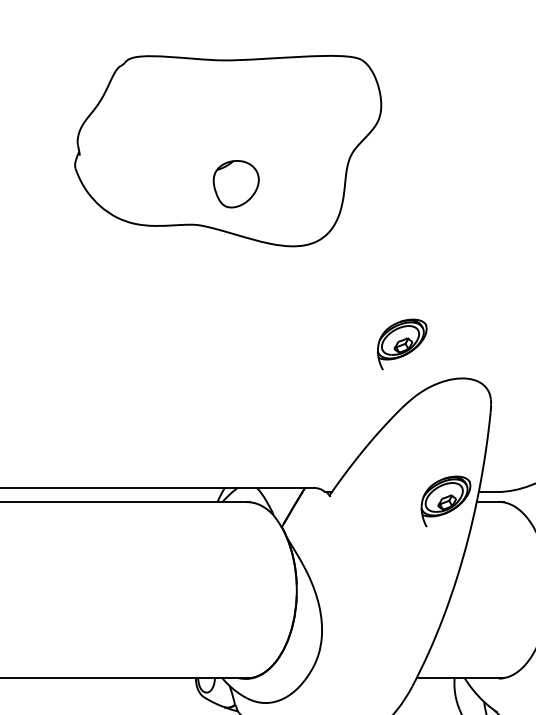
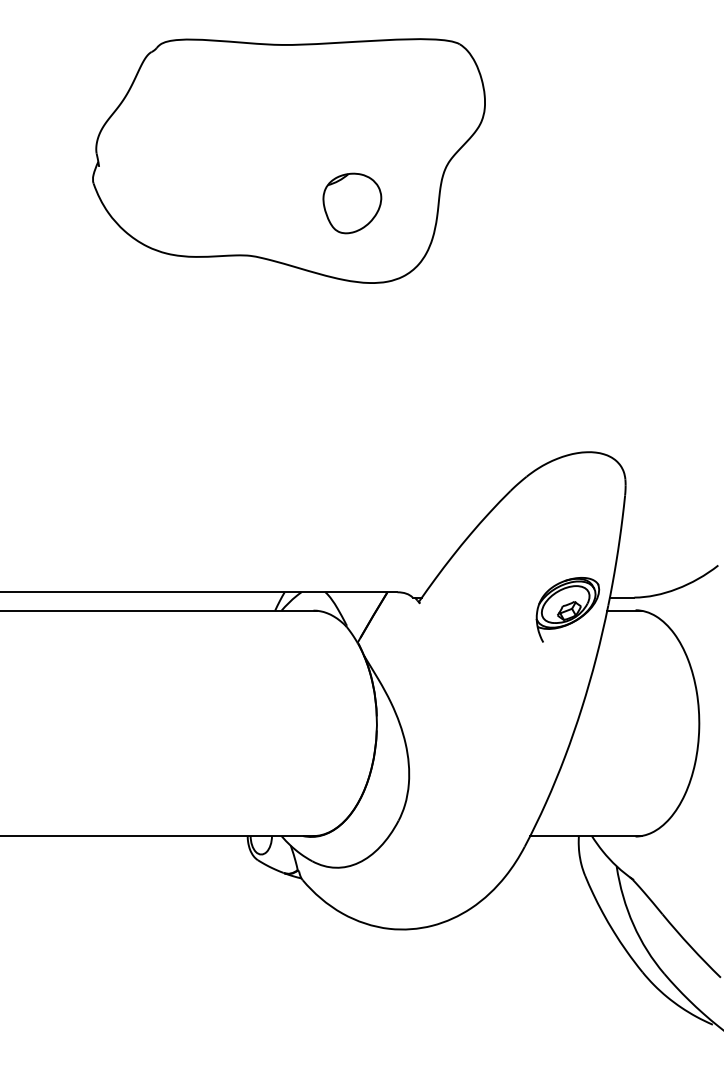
part: (236, 184) -> (352, 203), moved
part: (401, 344) -> (511, 408), removed

